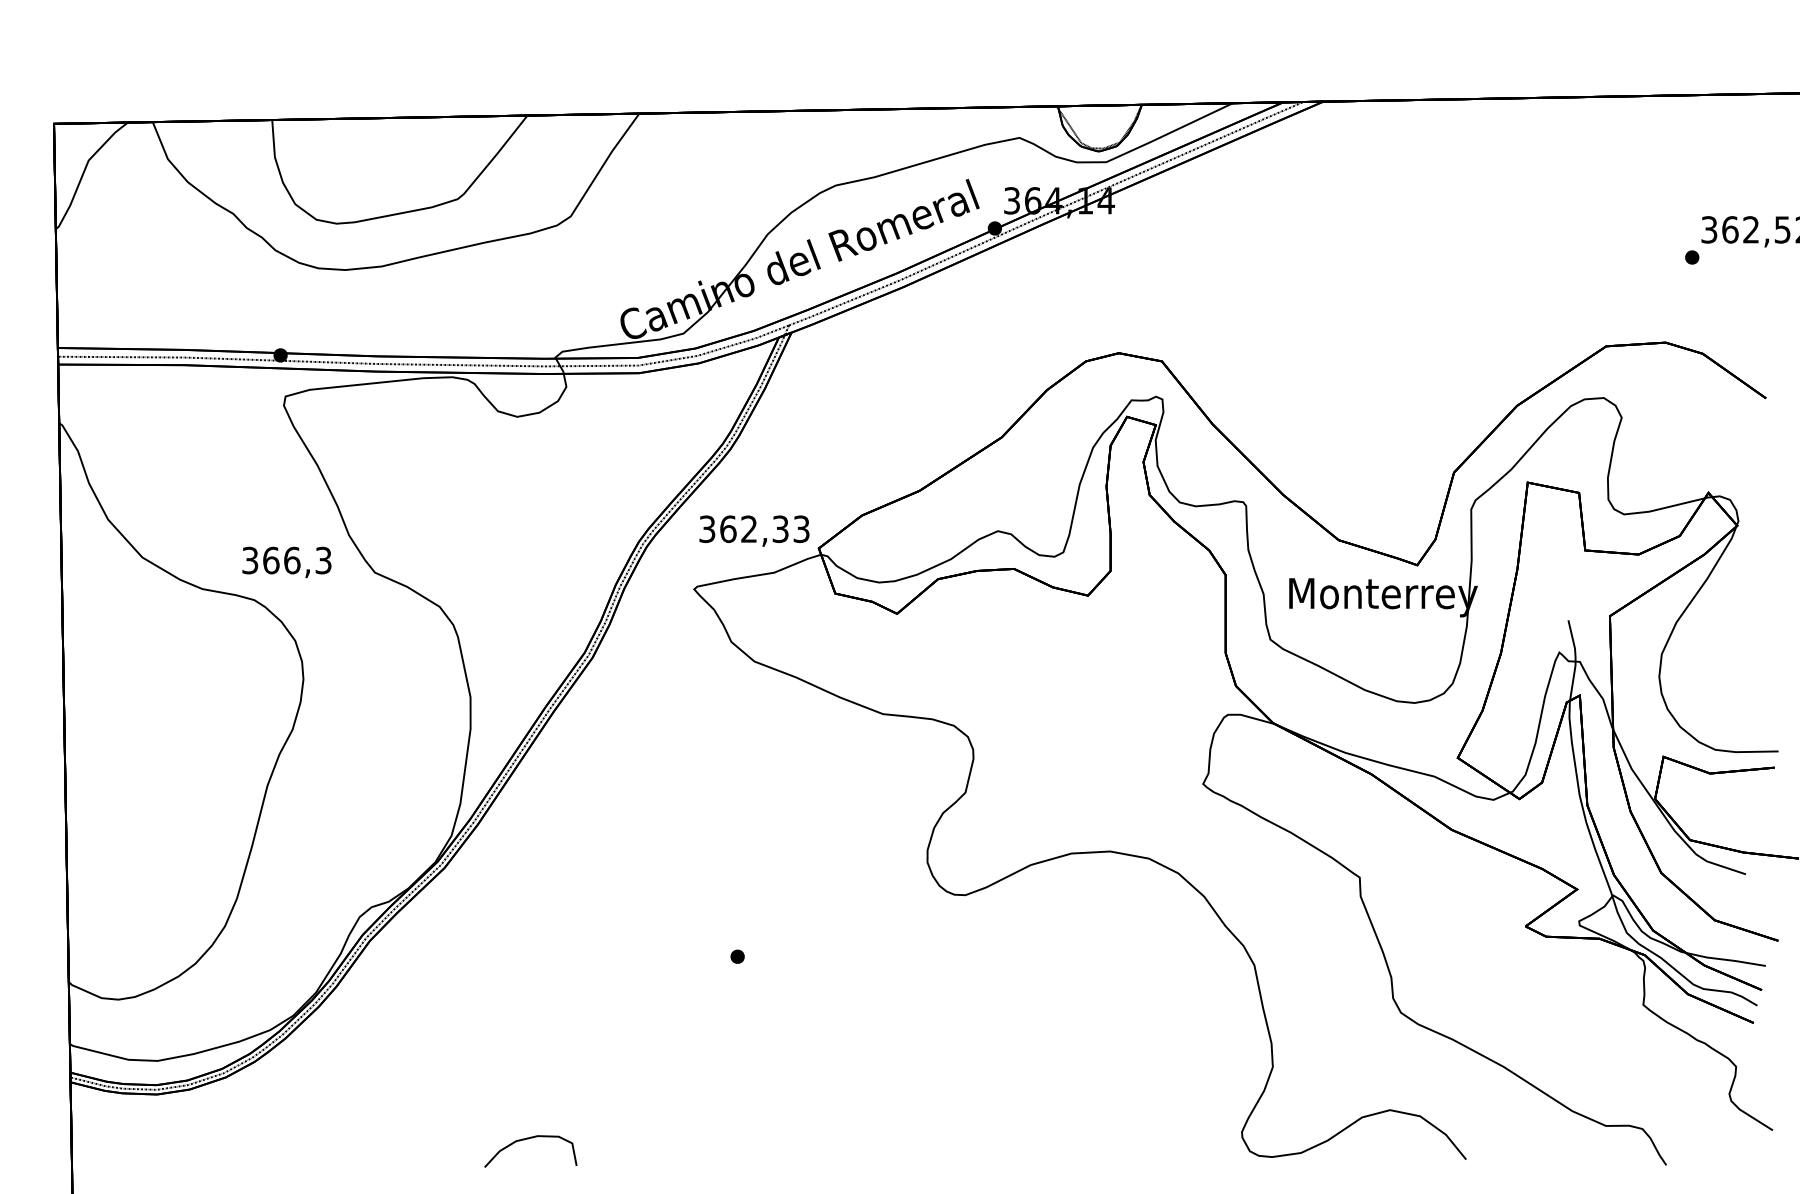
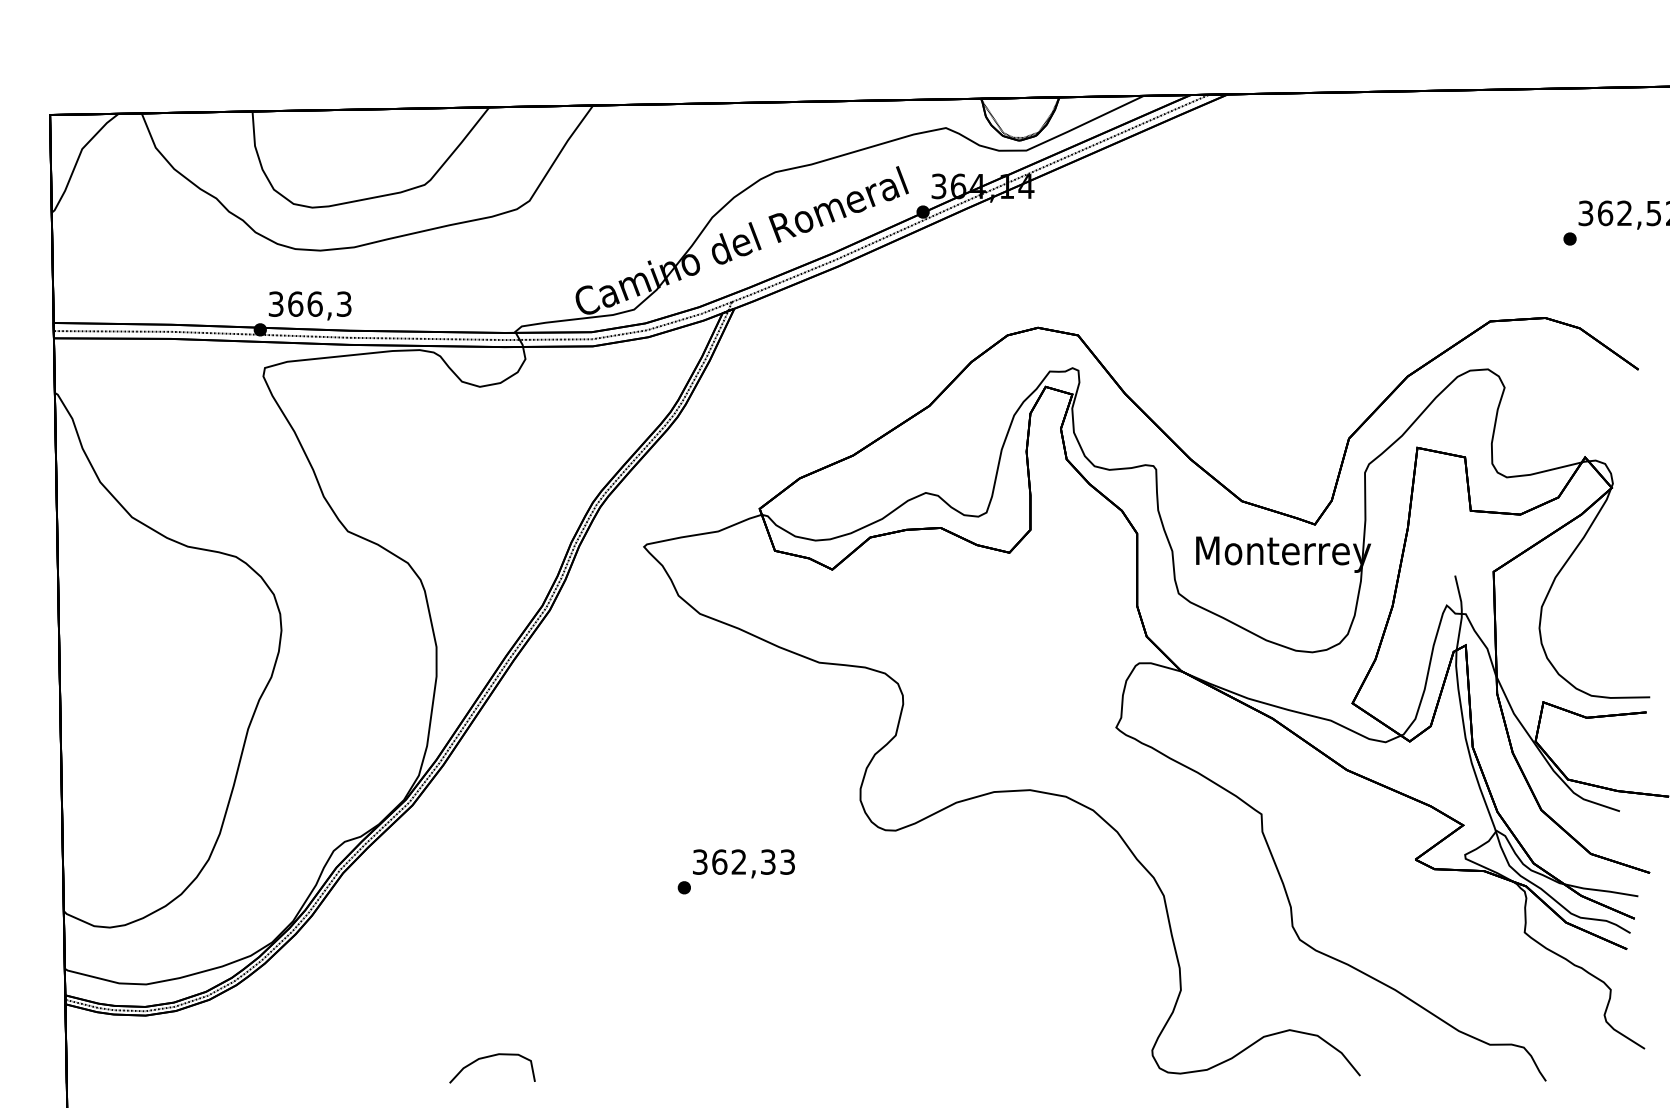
text: (753, 530) -> (743, 863), moved
text: (286, 561) -> (309, 305), moved

